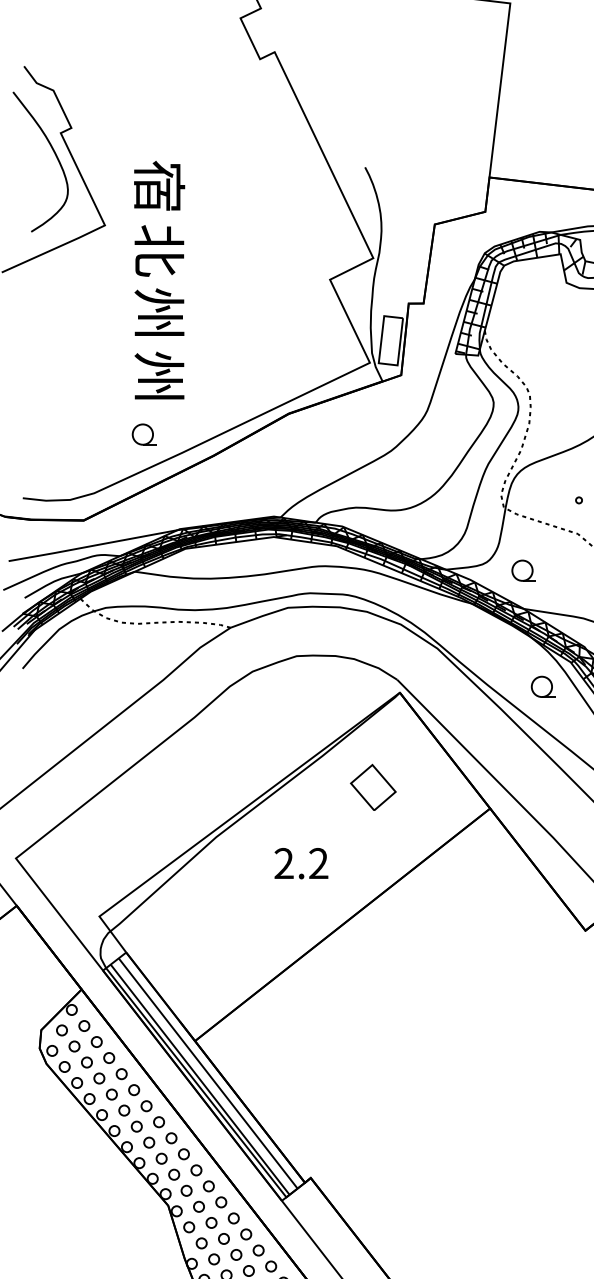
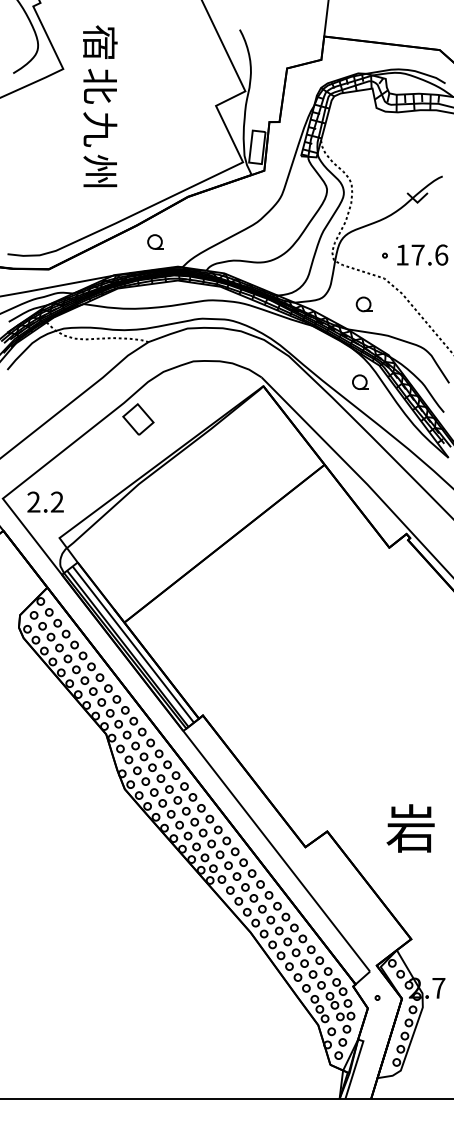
text: (159, 314) -> (100, 129), 州 -> 九
part: (143, 433) -> (155, 241), moved
part: (522, 570) -> (363, 304), moved
part: (373, 787) -> (138, 419), moved
text: (301, 862) -> (45, 501), moved

